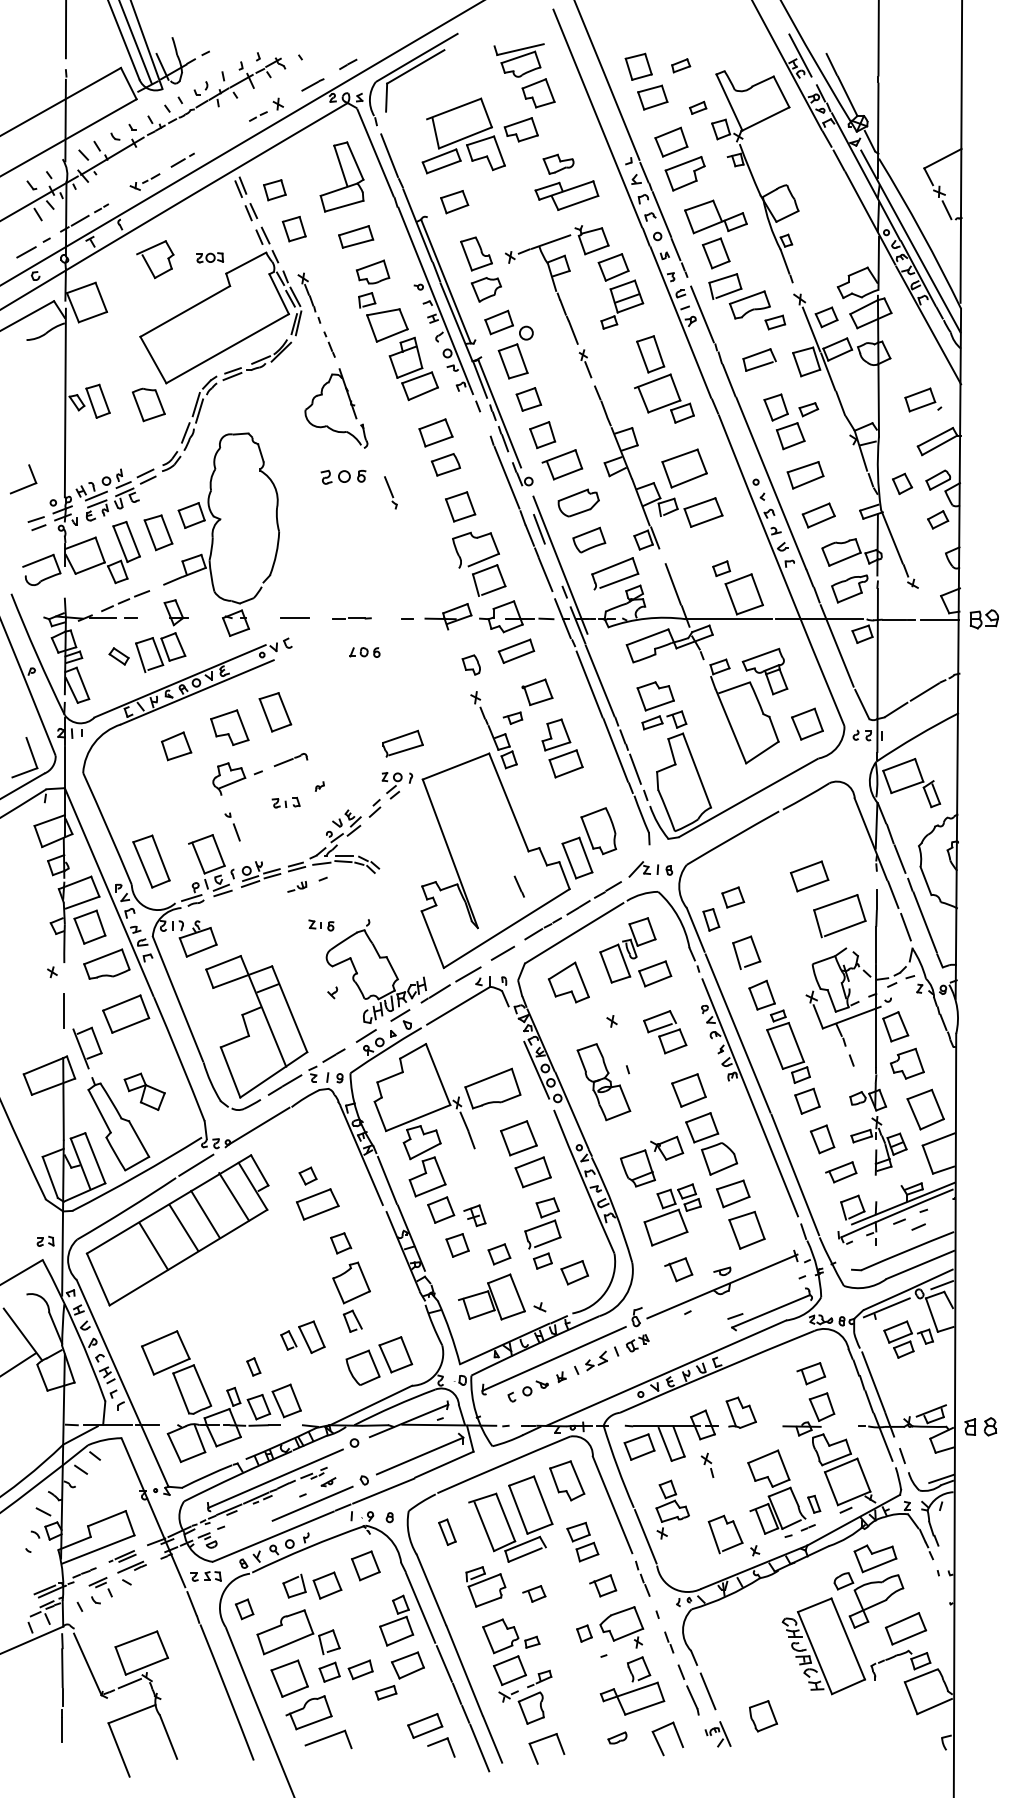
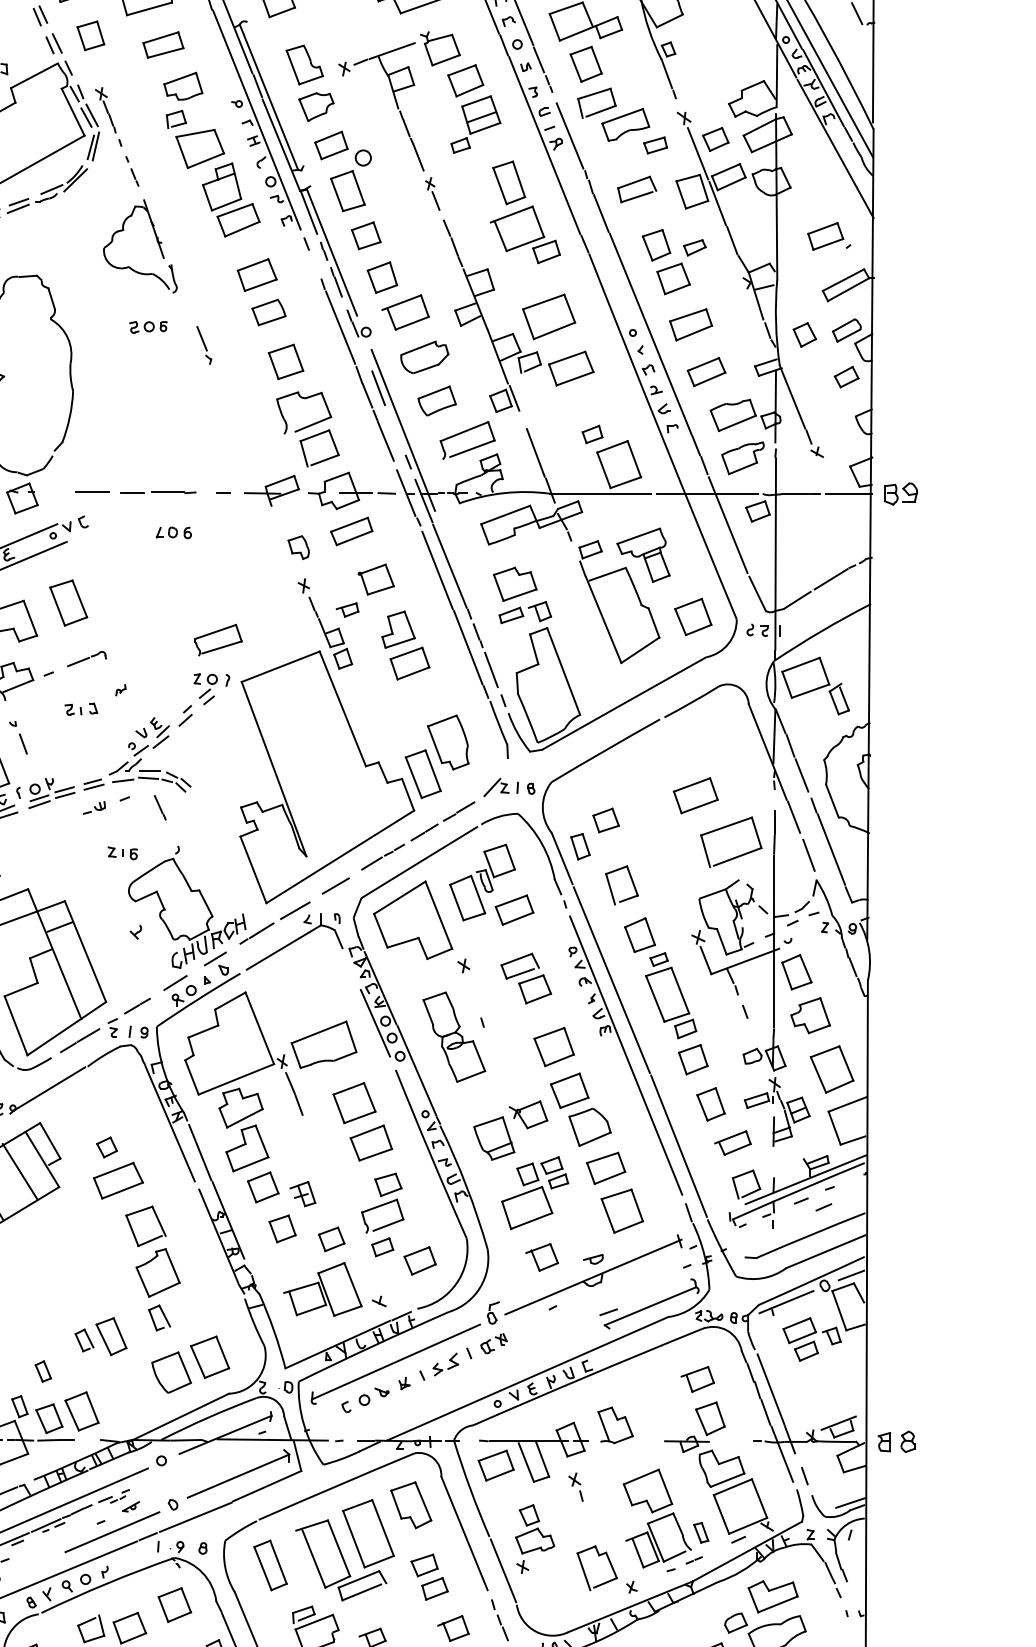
part: (342, 477) -> (147, 327), size x0.71
part: (351, 618) -> (158, 492), size x1.67
line: (518, 886) -> (159, 807), moved
part: (568, 982) -> (412, 920), size x1.67
part: (340, 1243) -> (145, 1226), size x1.67
part: (447, 1532) -> (270, 1565), size x1.67

